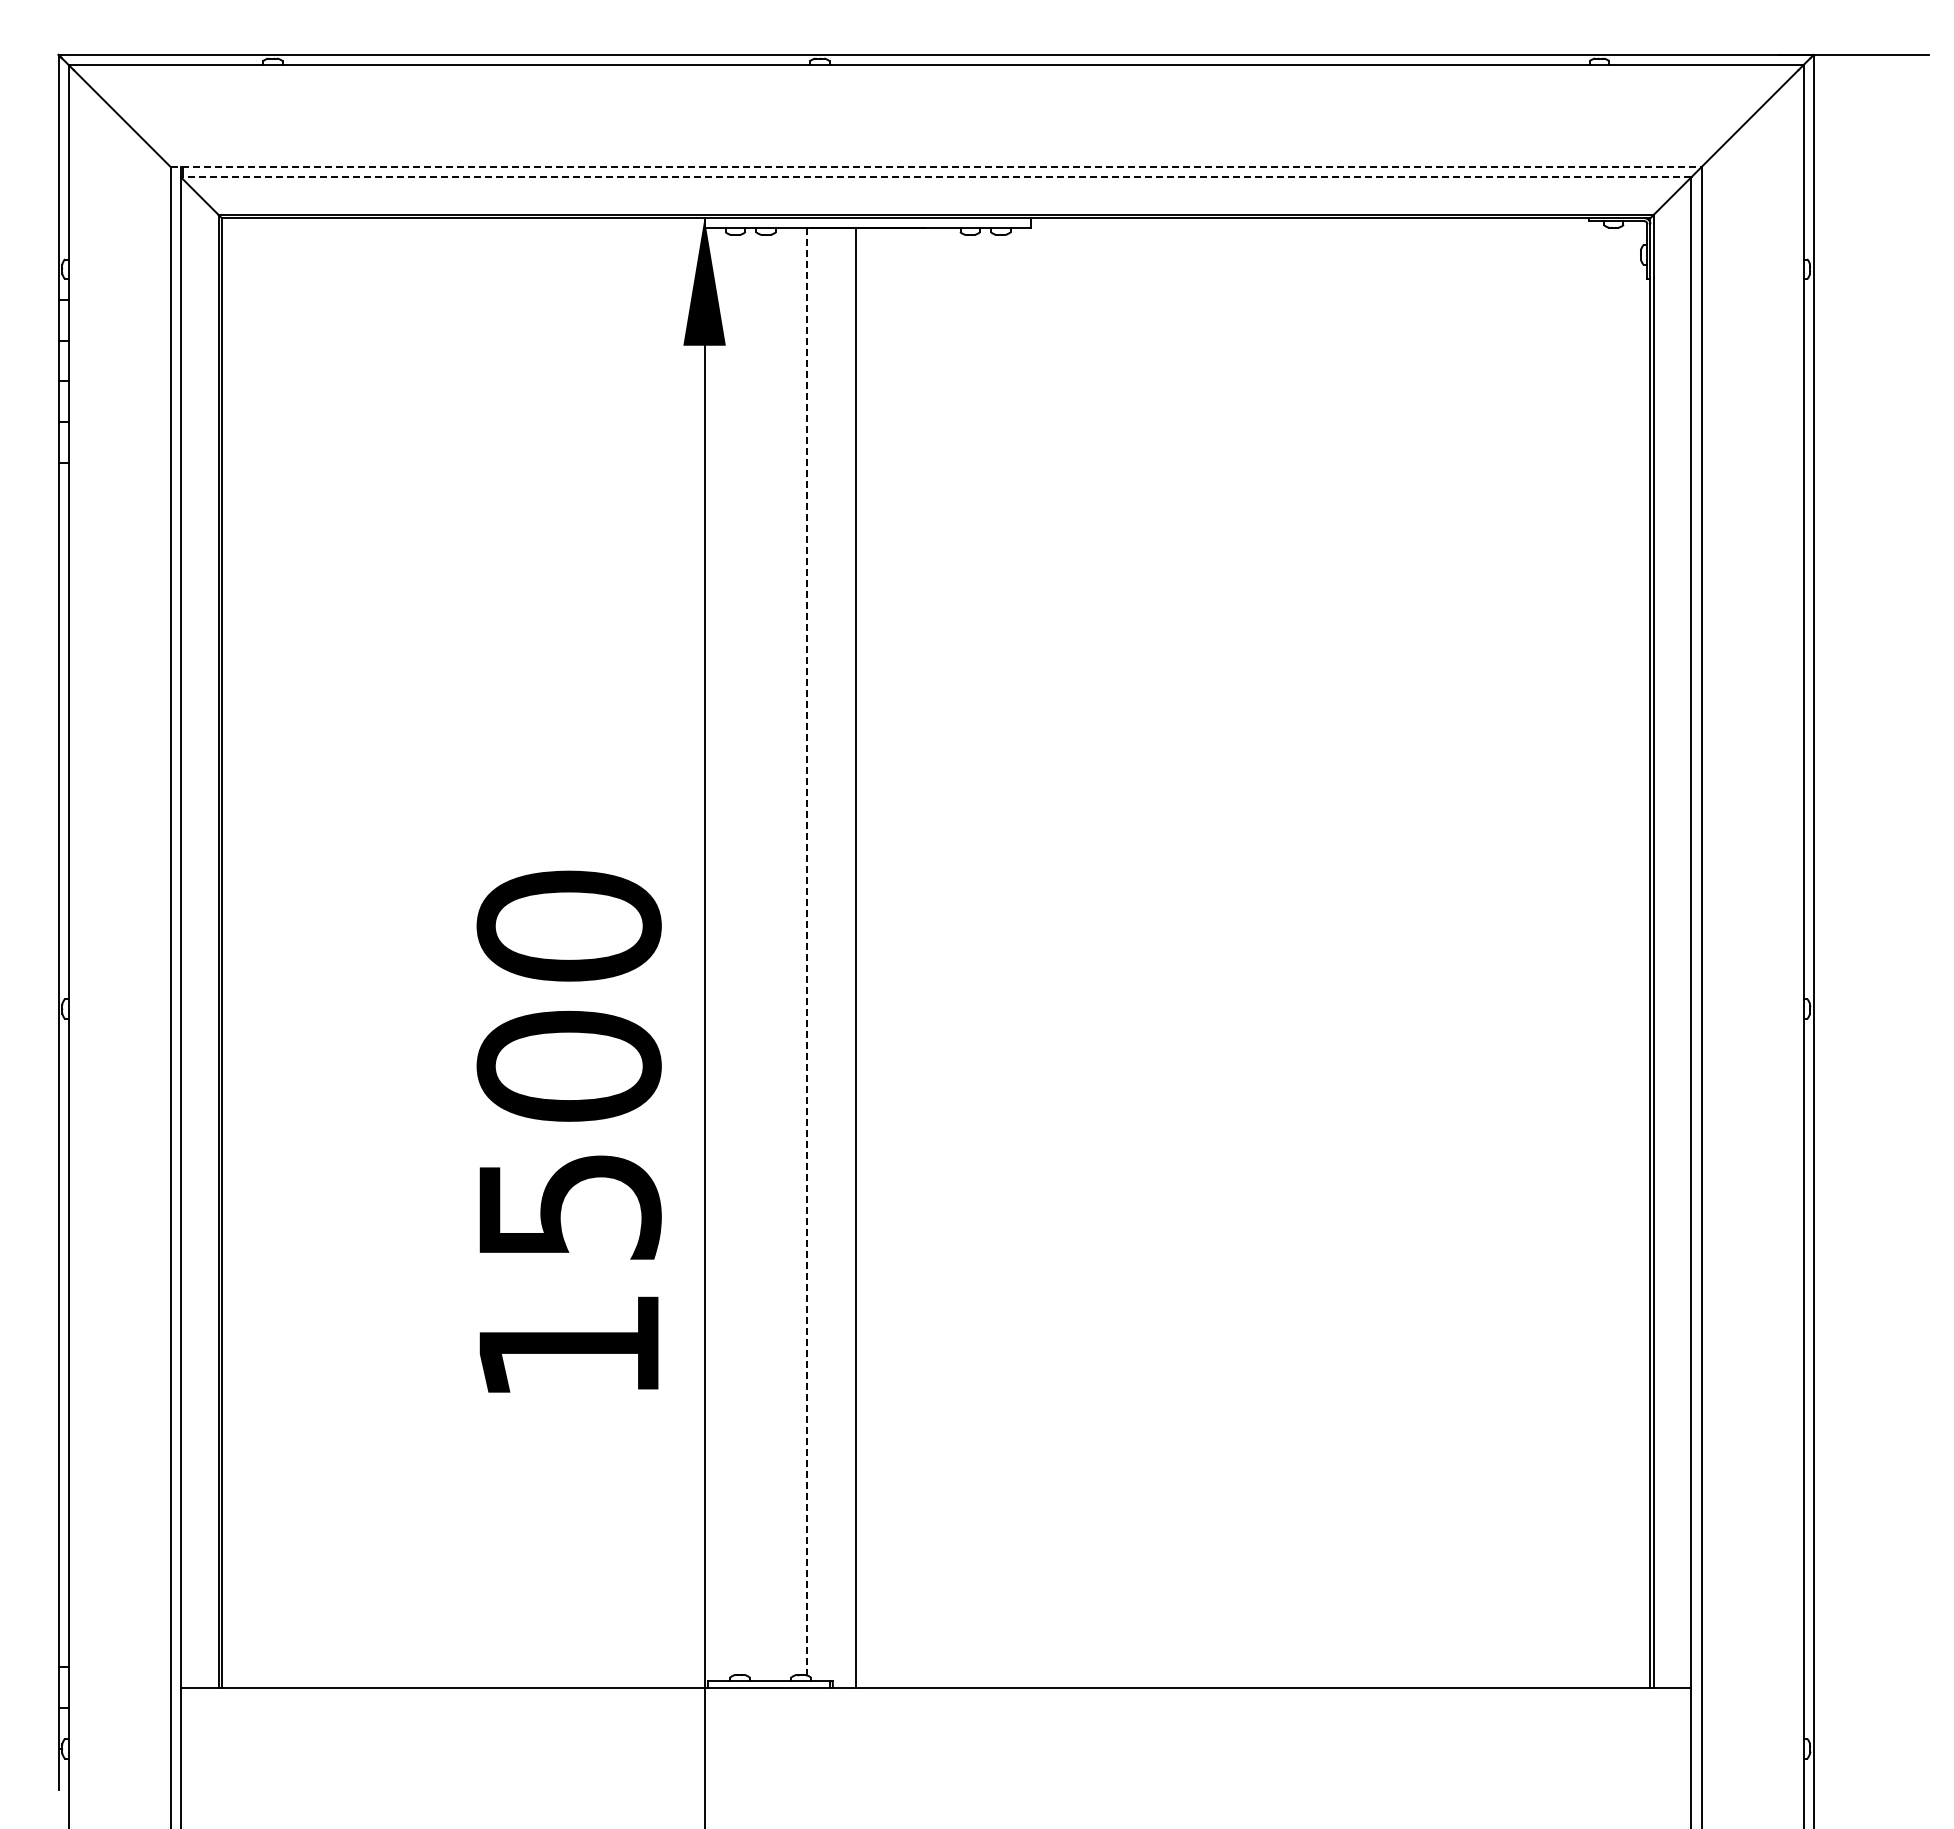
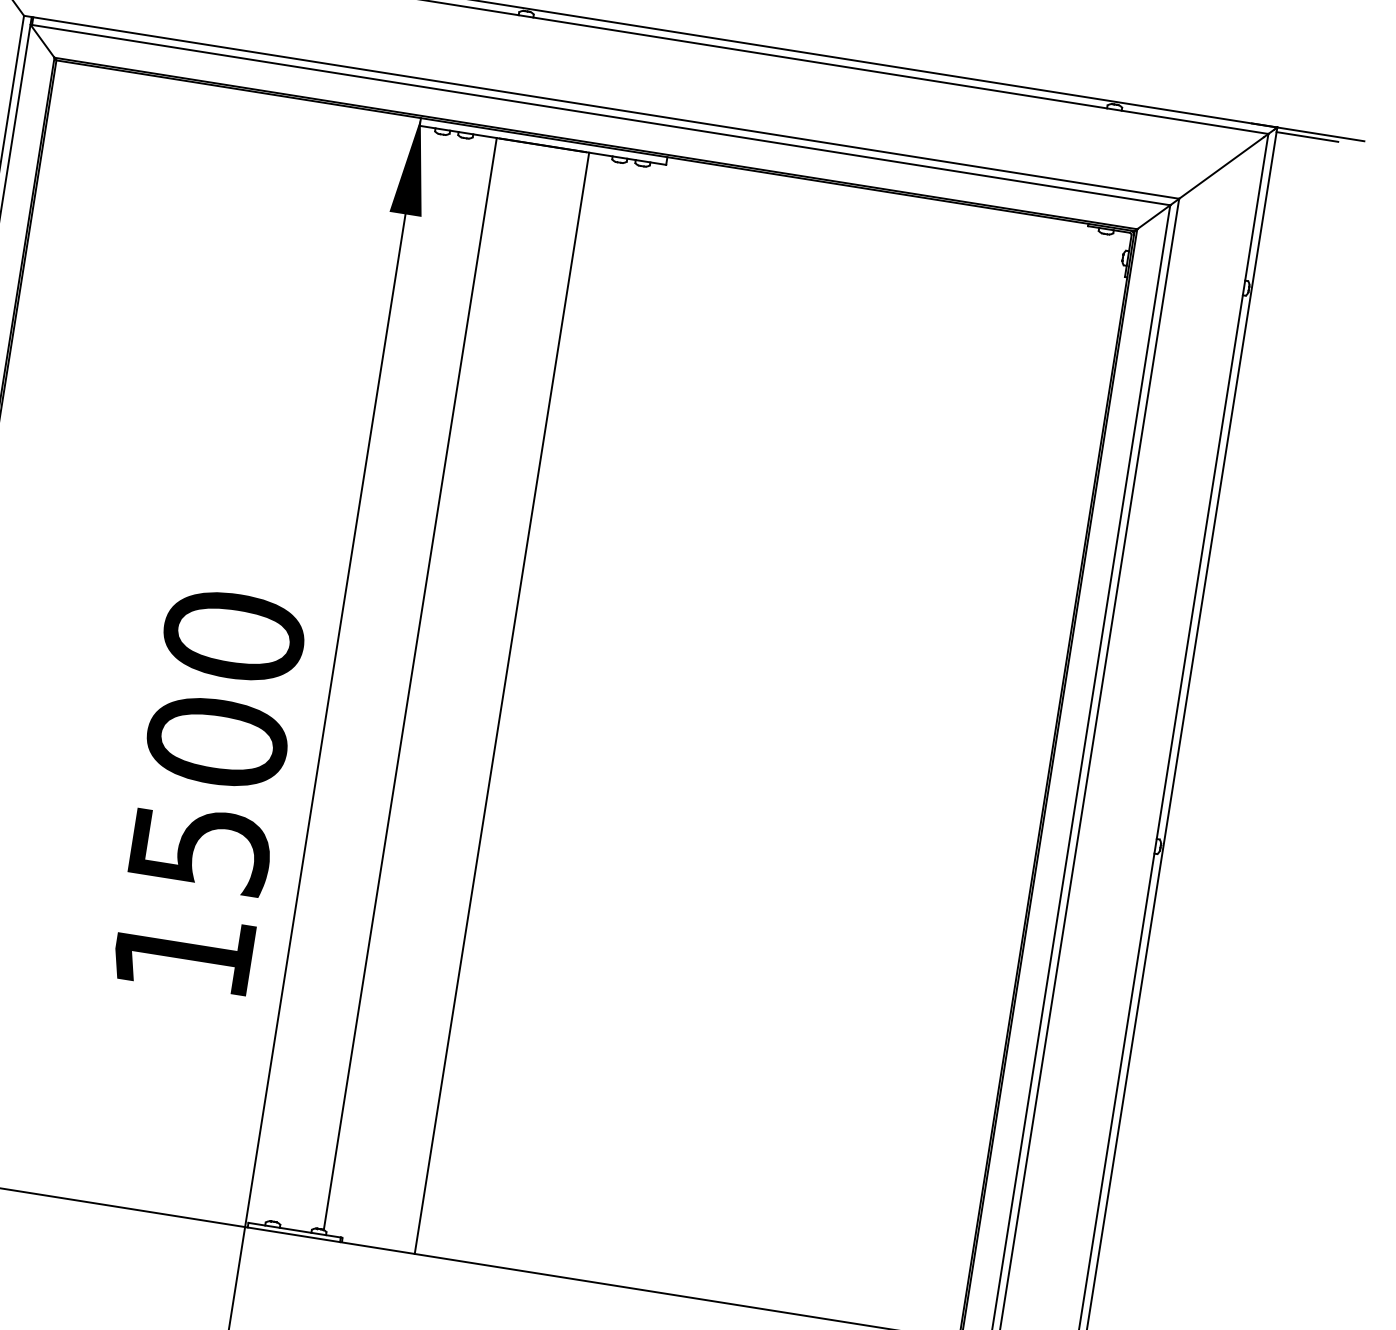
line: (1854, 61) -> (1307, 137), added
line: (936, 167) -> (601, 107), dashed -> solid
line: (936, 177) -> (600, 115), dashed -> solid
line: (806, 952) -> (409, 684), dashed -> solid
line: (856, 957) -> (502, 702), moved

